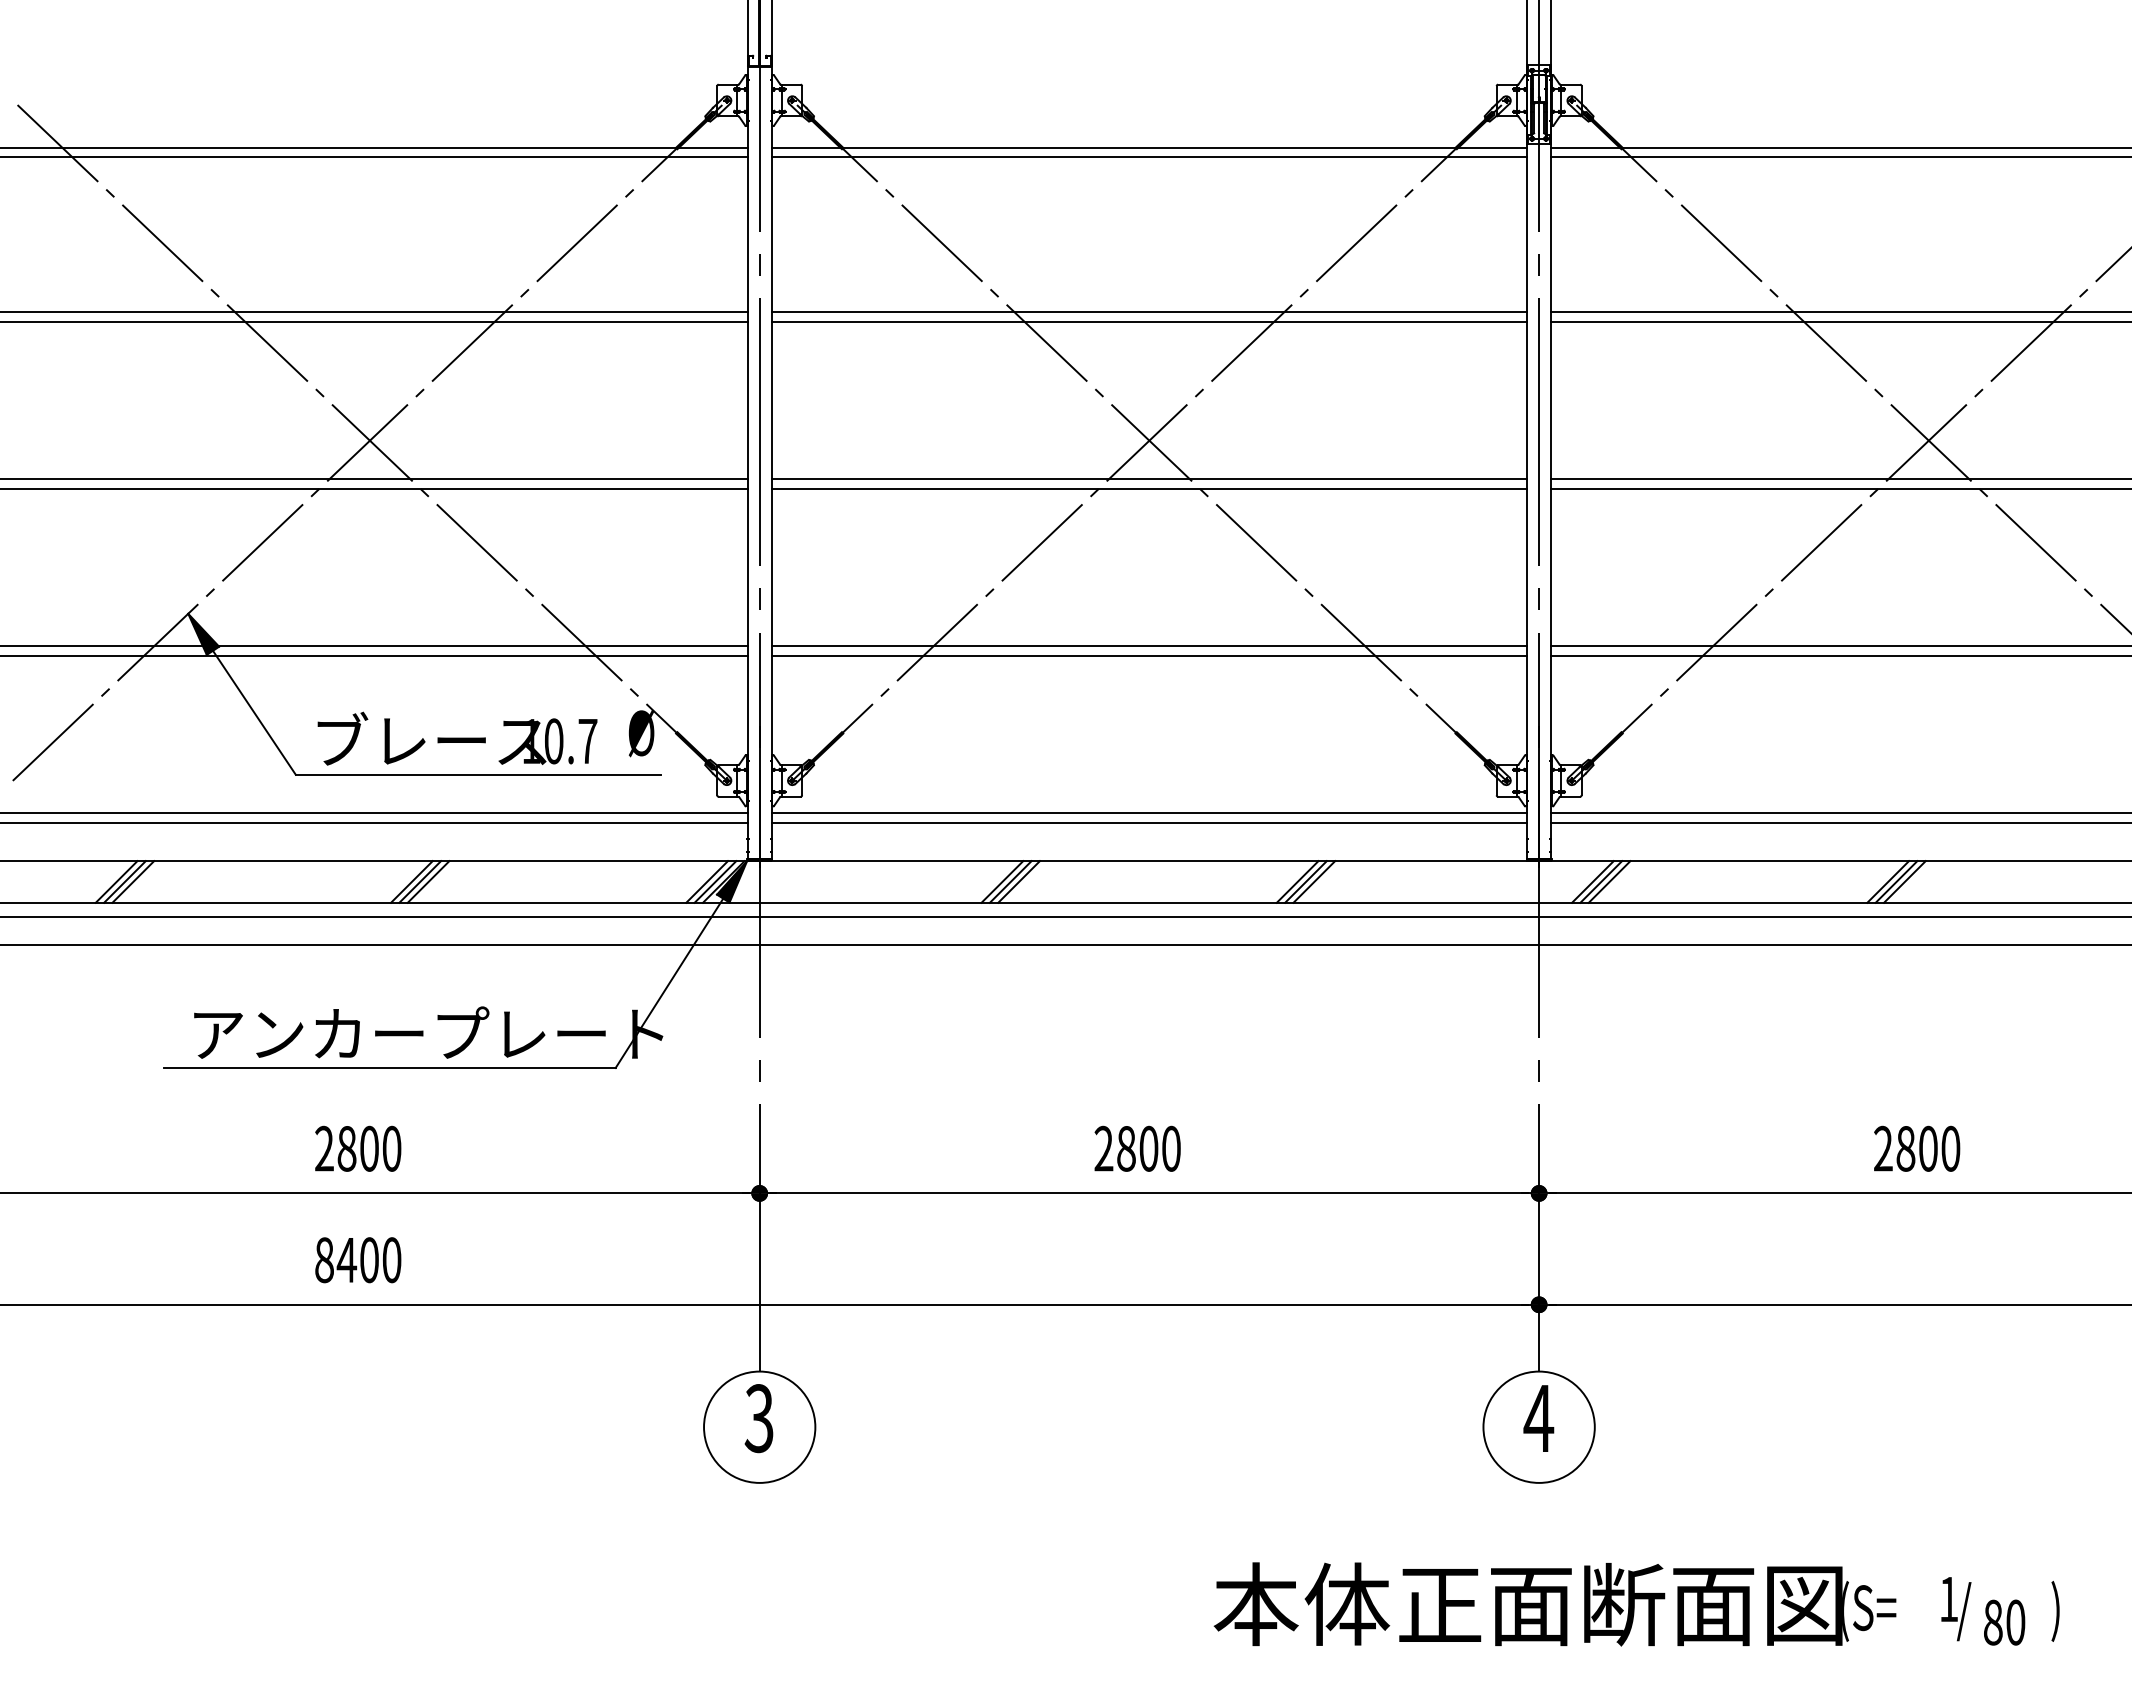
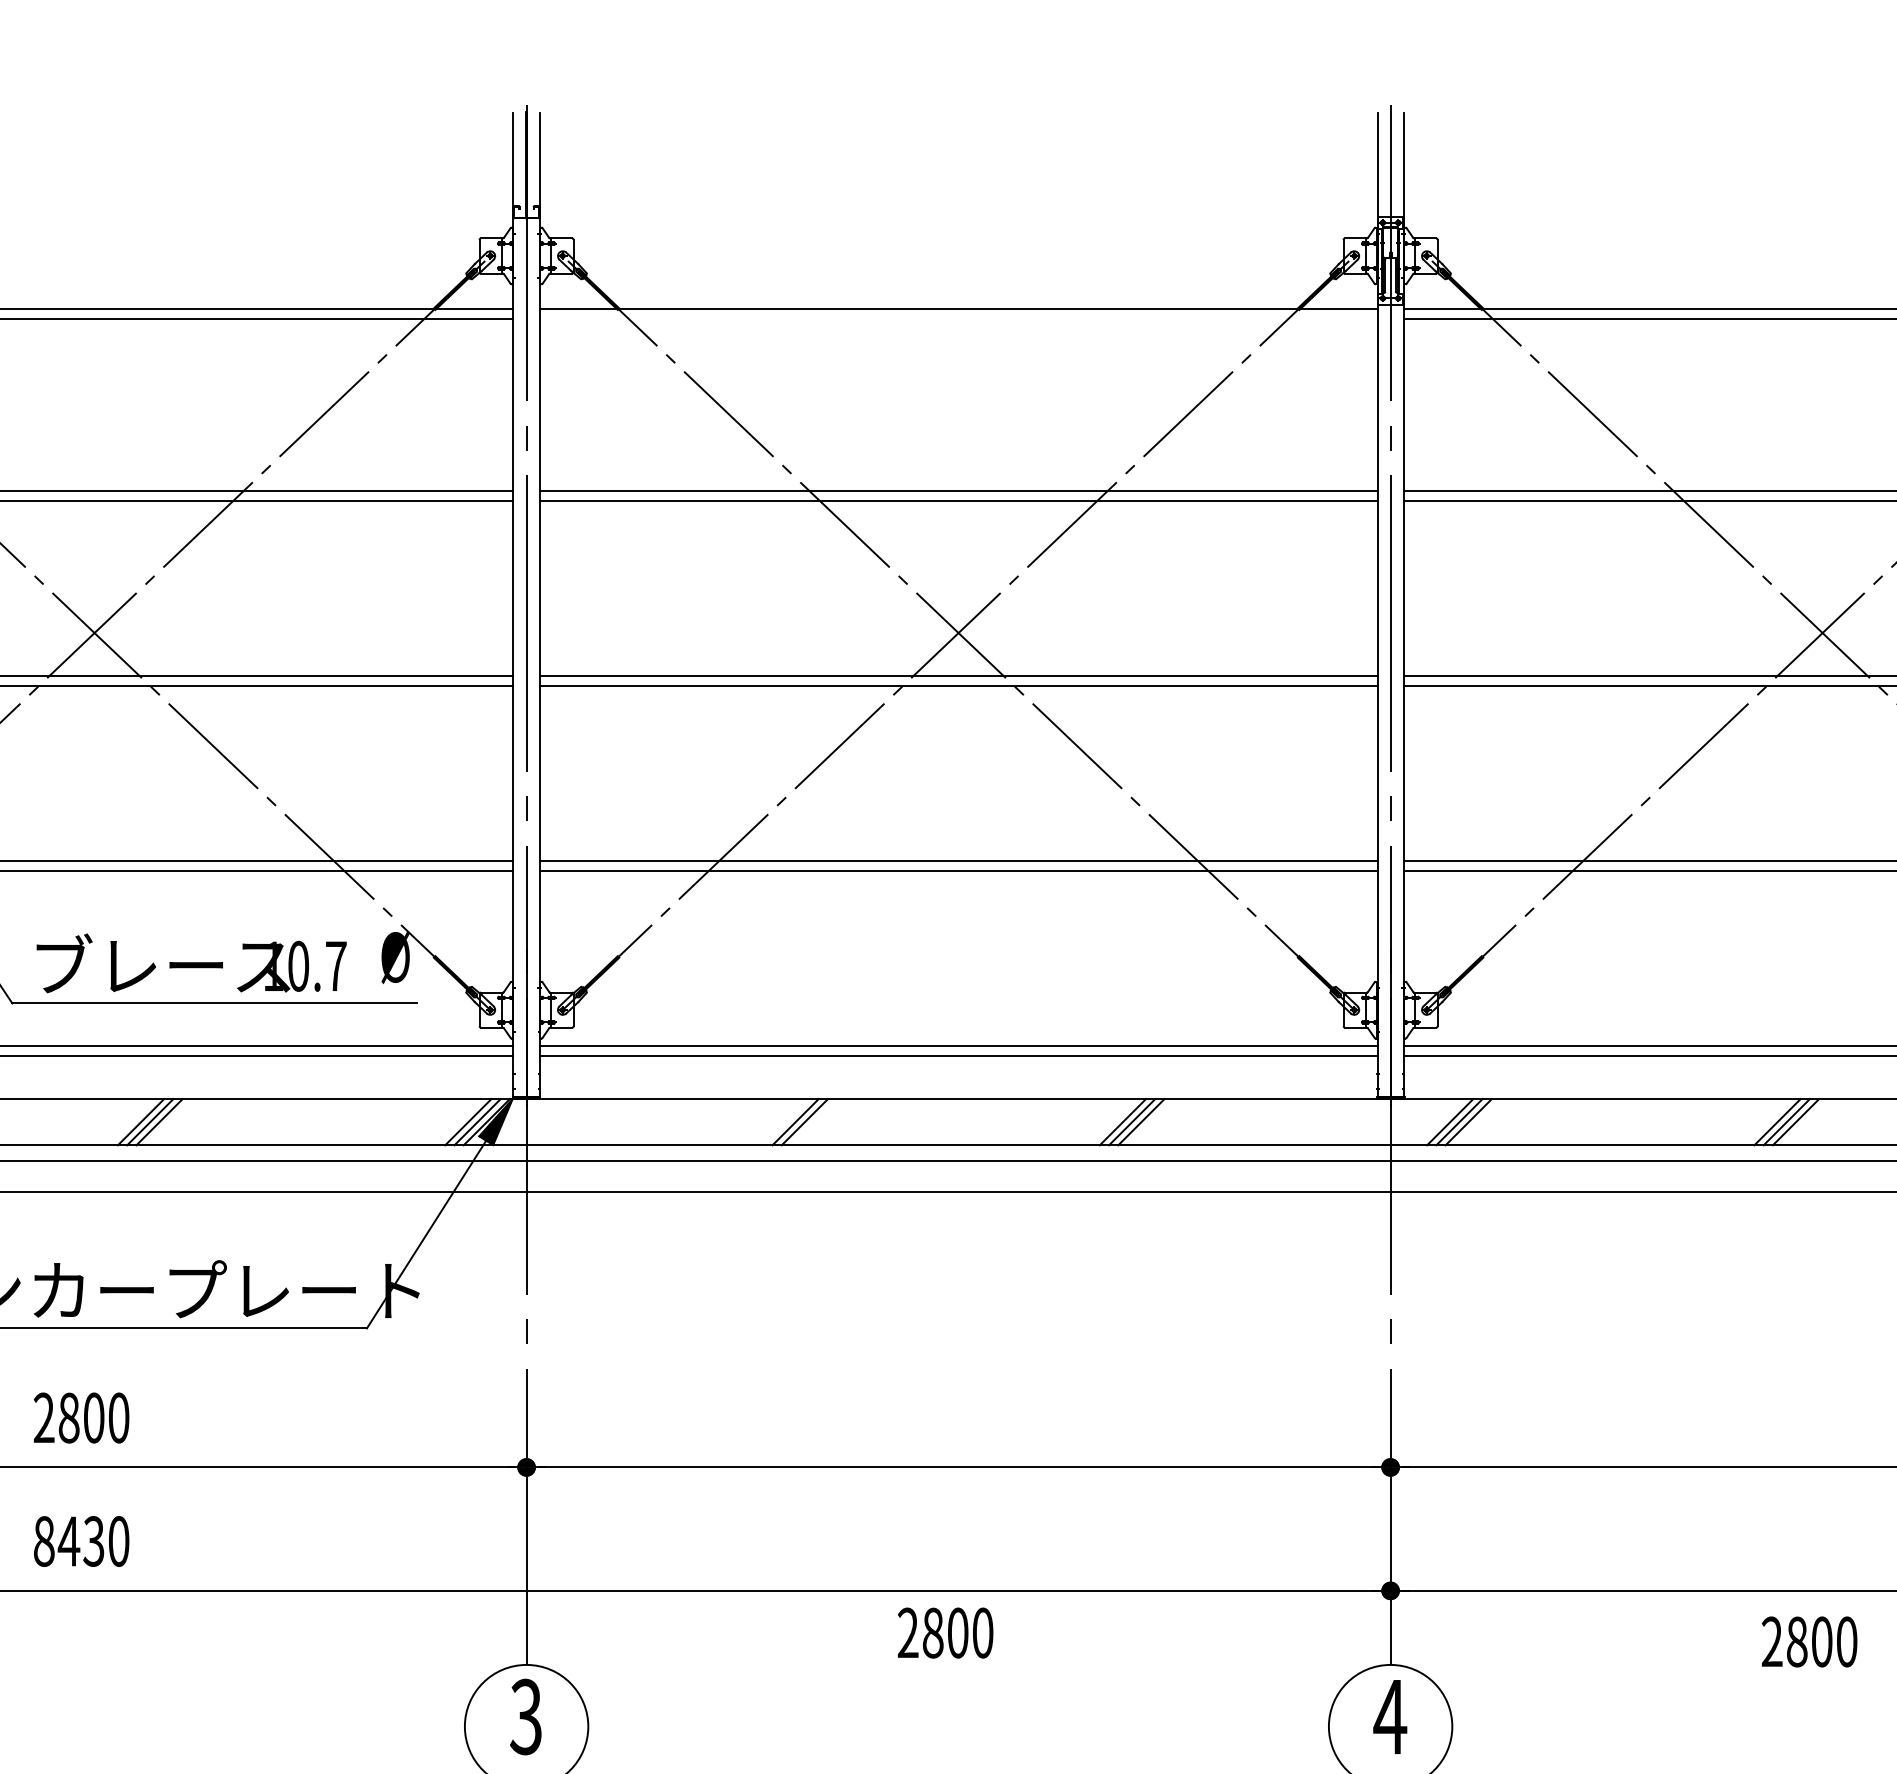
line: (1149, 157) -> (958, 319), removed
line: (1018, 881) -> (813, 1121), removed
text: (1137, 1148) -> (945, 1632), moved
text: (1917, 1148) -> (1810, 1641), moved
text: (368, 1260) -> (92, 1541), 8400 -> 8430

